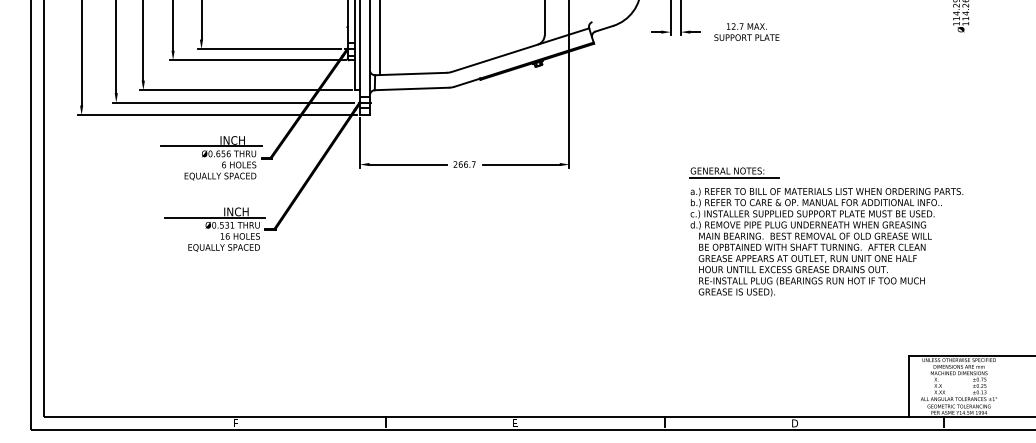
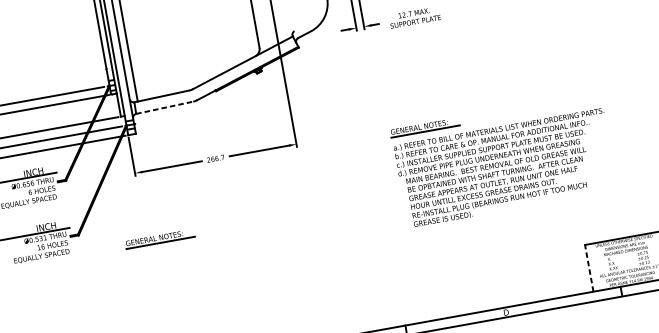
line: (412, 88) -> (165, 107), solid -> dashed
part: (376, 252) -> (160, 238), added
line: (909, 386) -> (589, 268), solid -> dashed

